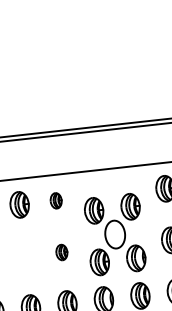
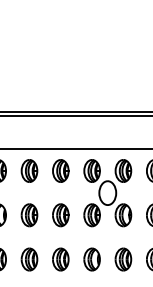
part: (55, 200) -> (60, 170), size x1.67
part: (114, 235) -> (107, 193), moved
part: (61, 252) -> (60, 215), size x1.67
part: (25, 256) -> (29, 215), added

